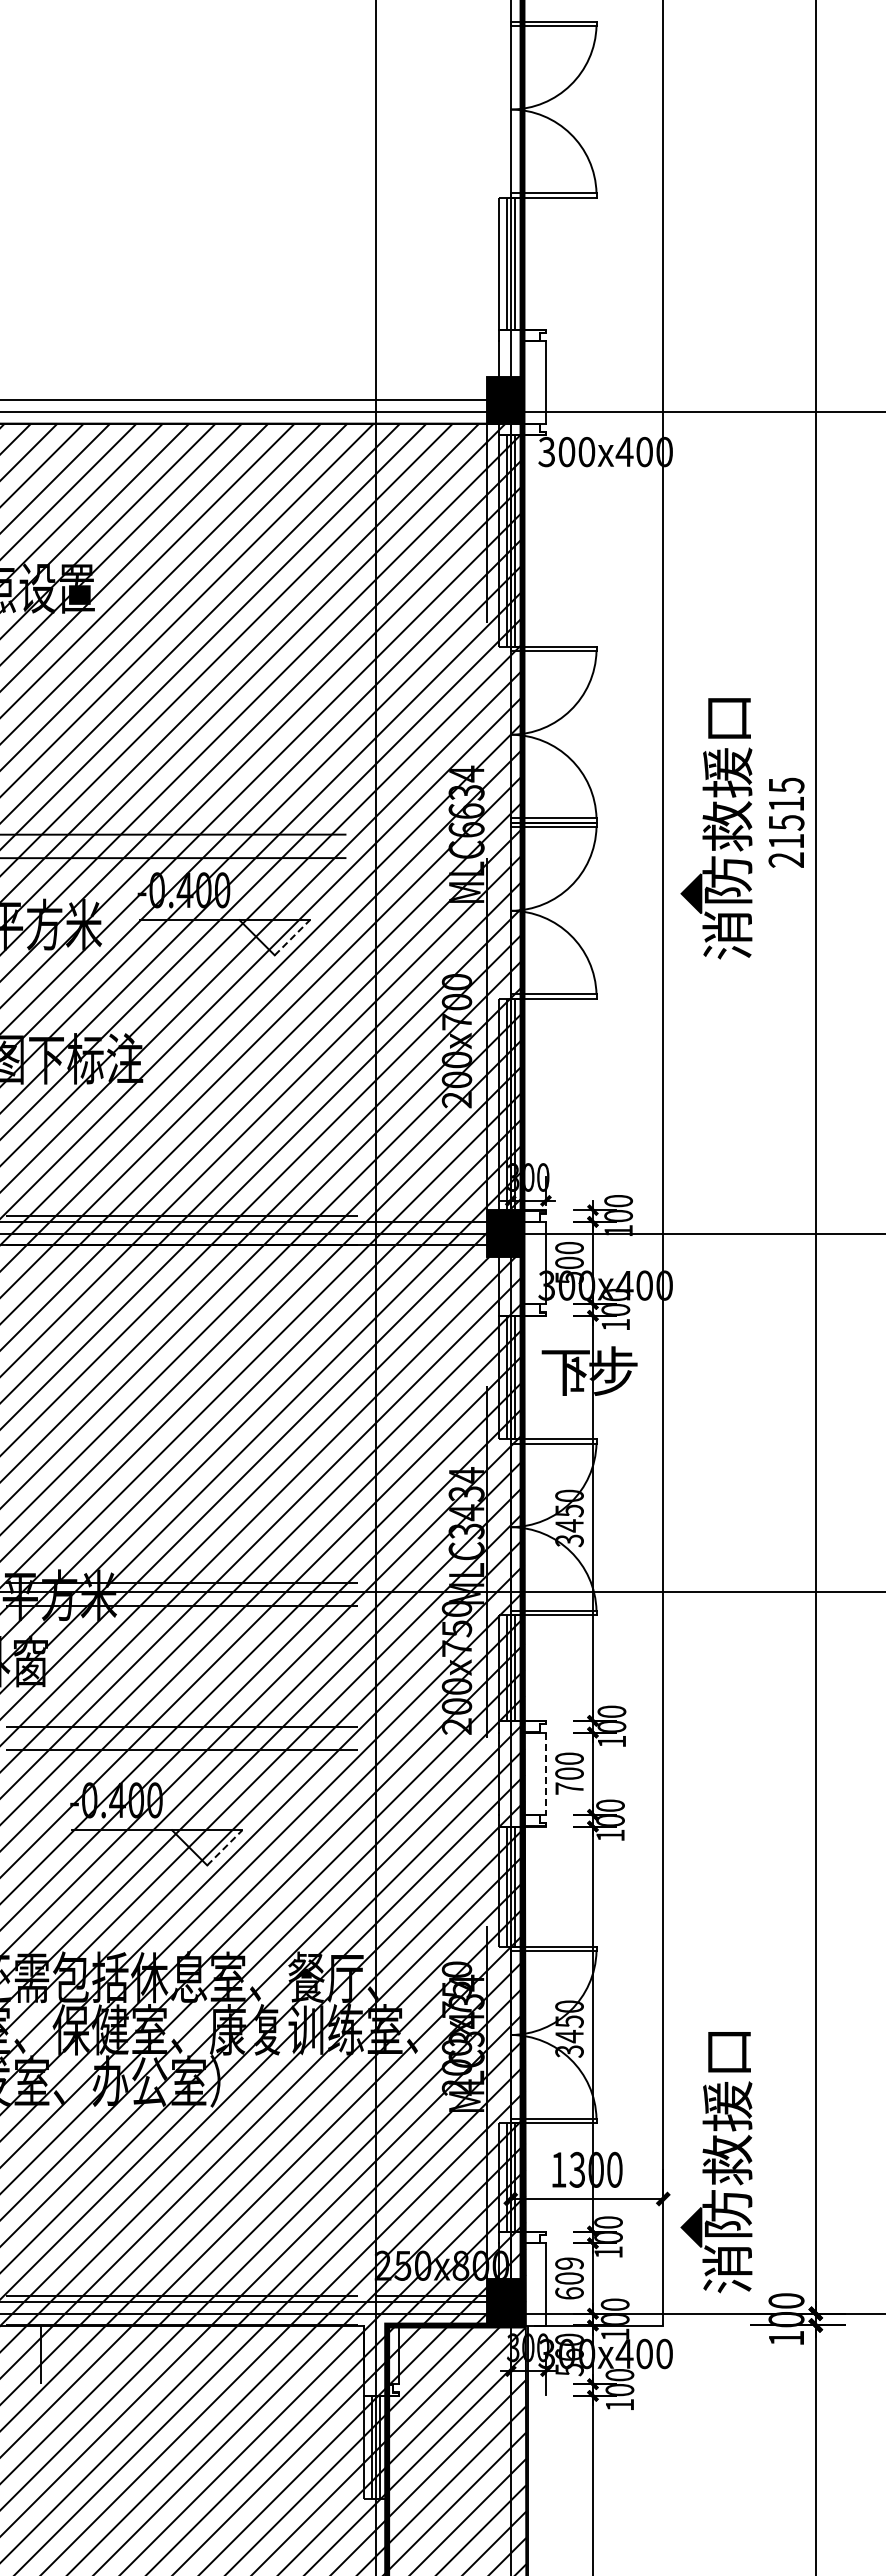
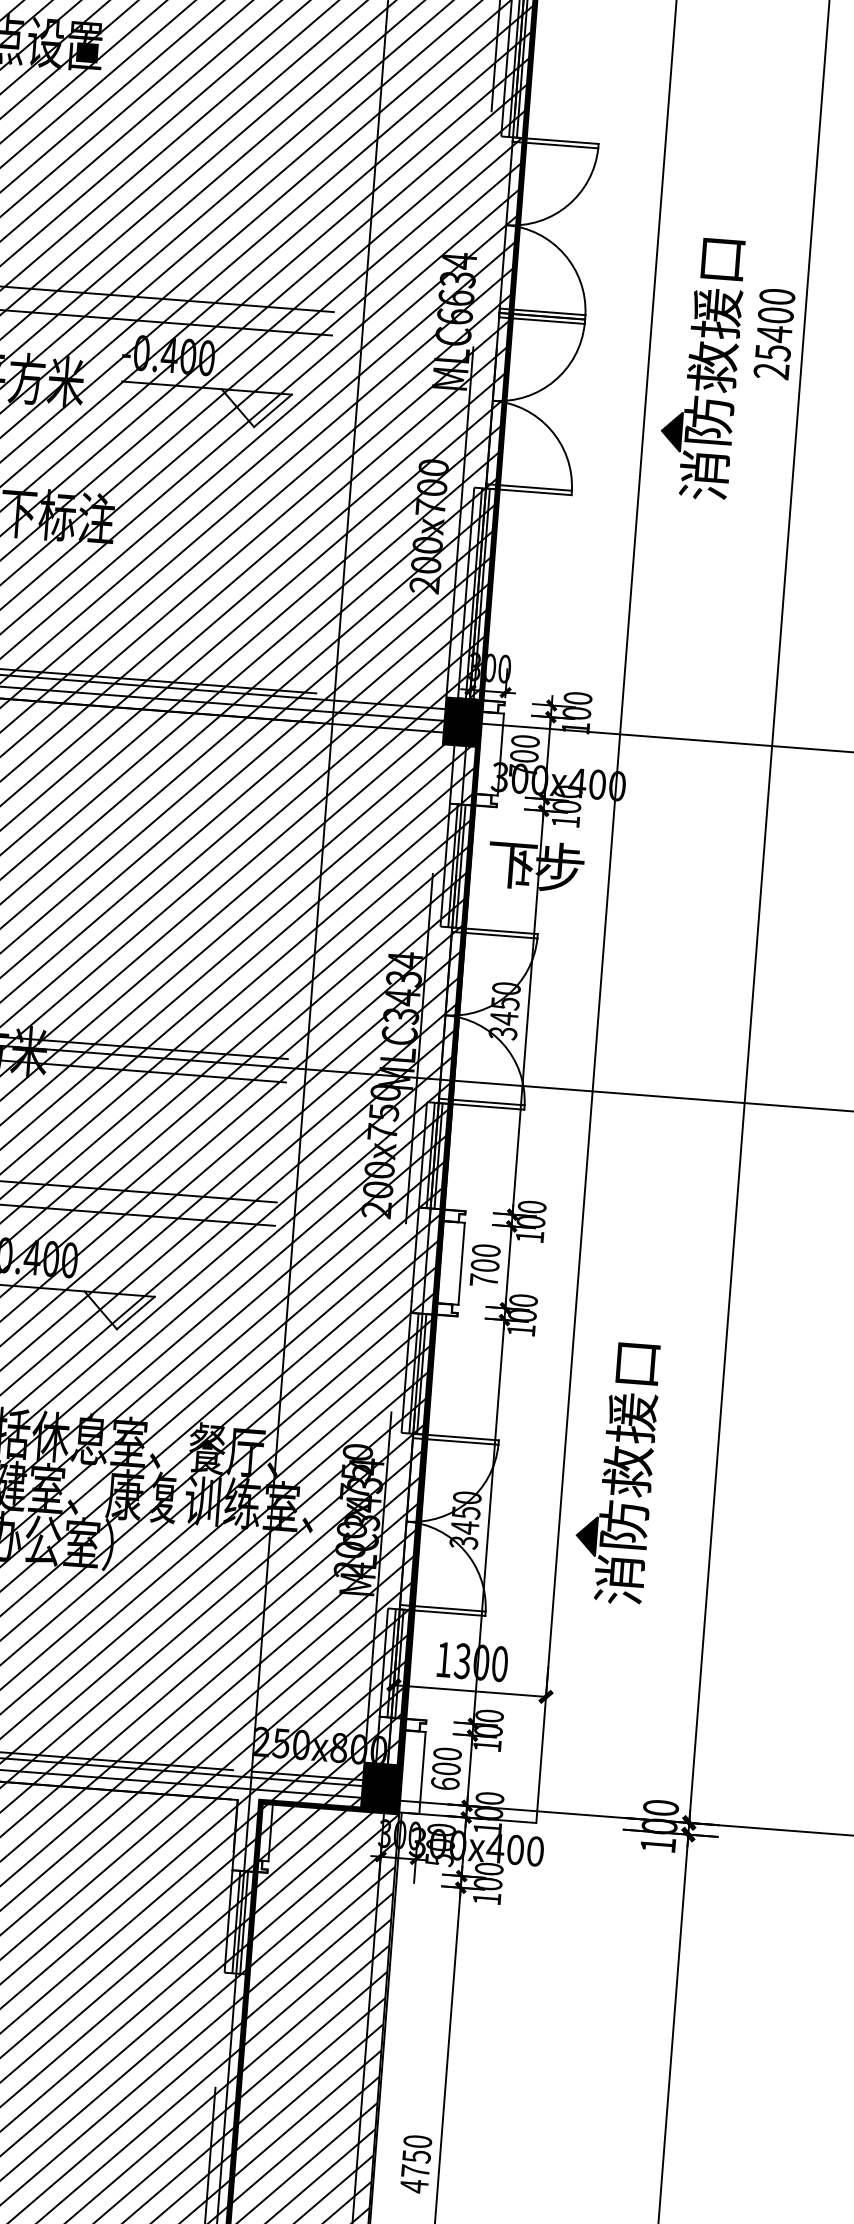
text: (786, 813) -> (775, 324), 21515 -> 25400
part: (716, 828) -> (701, 368), moved
line: (292, 937) -> (273, 410), dashed -> solid
text: (569, 1277) -> (523, 770), 500 -> 700
line: (545, 1774) -> (461, 1264), dashed -> solid
line: (224, 1847) -> (135, 1312), dashed -> solid
part: (716, 2162) -> (616, 1473), moved
text: (569, 2263) -> (447, 1753), 609 -> 600
text: (569, 2354) -> (440, 1844), 560 -> 500

